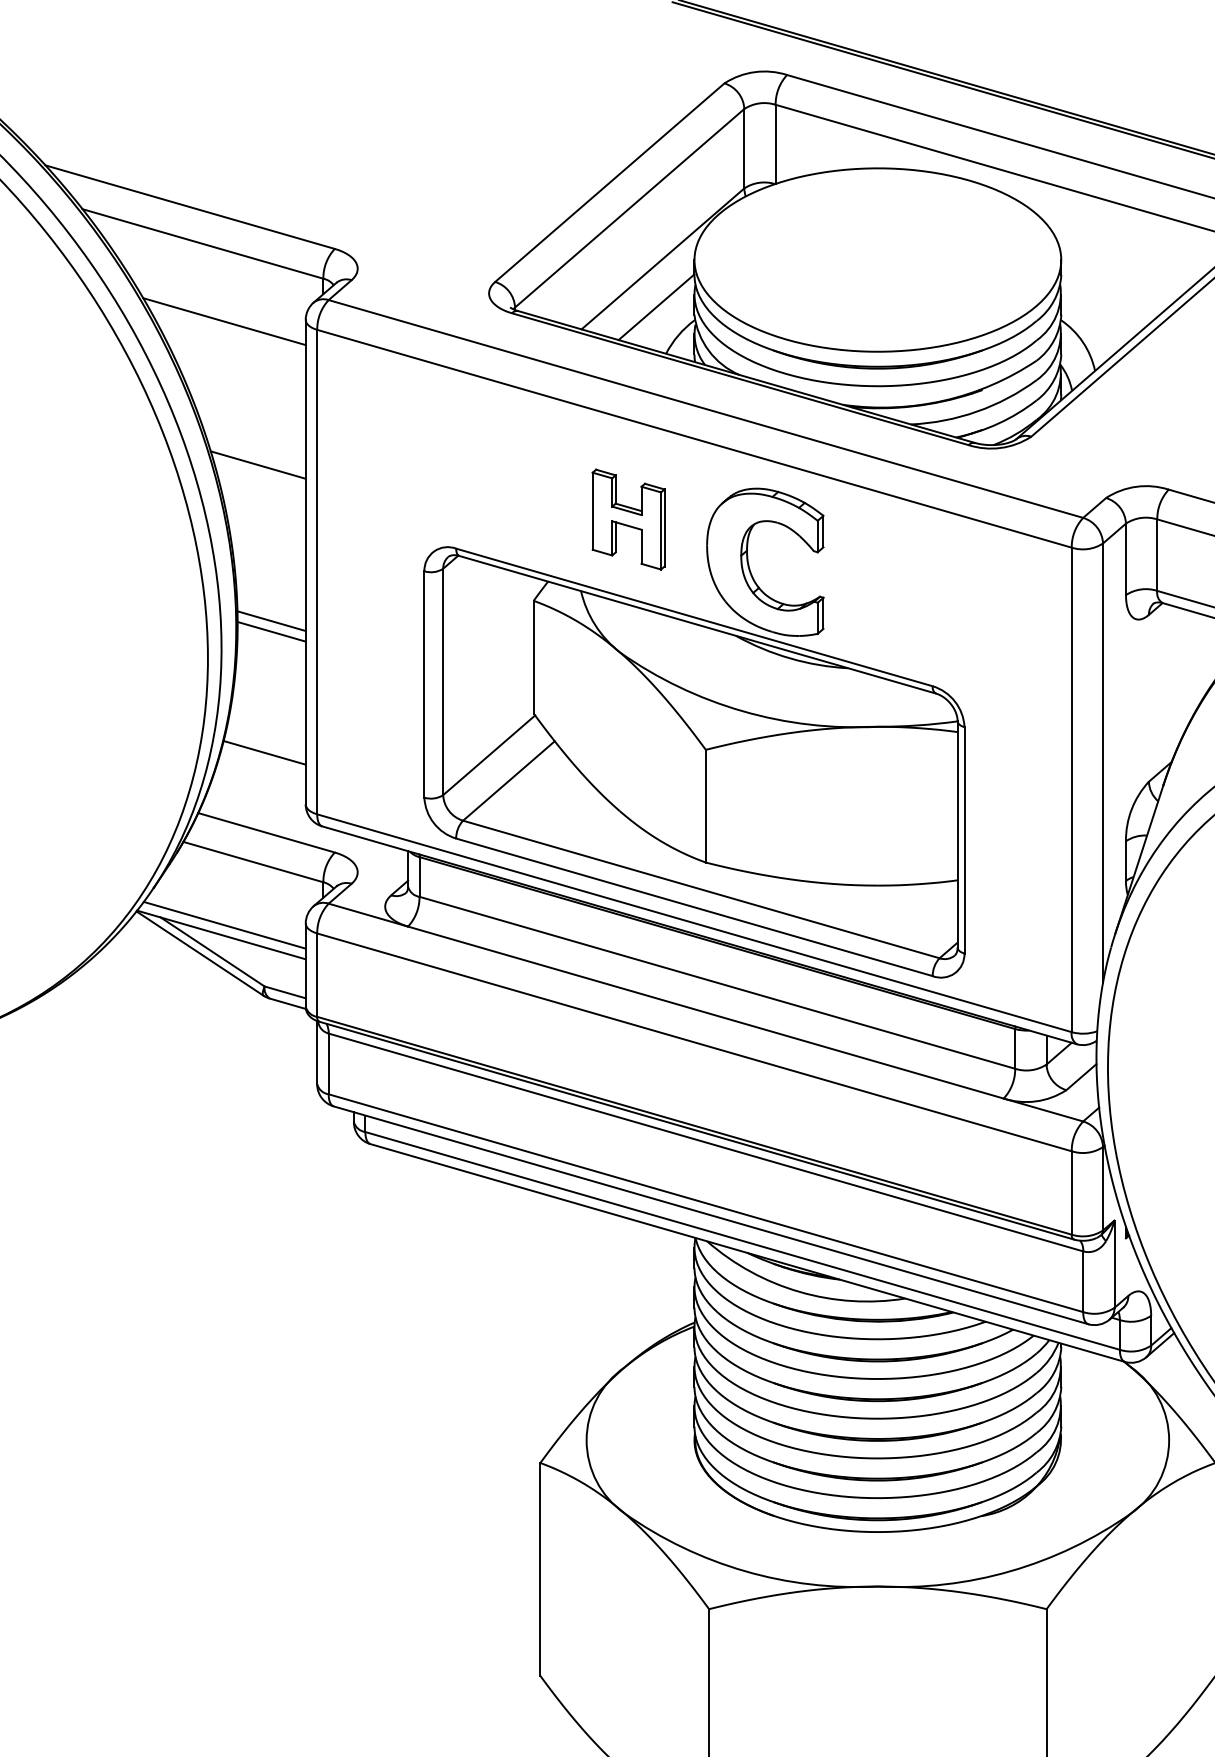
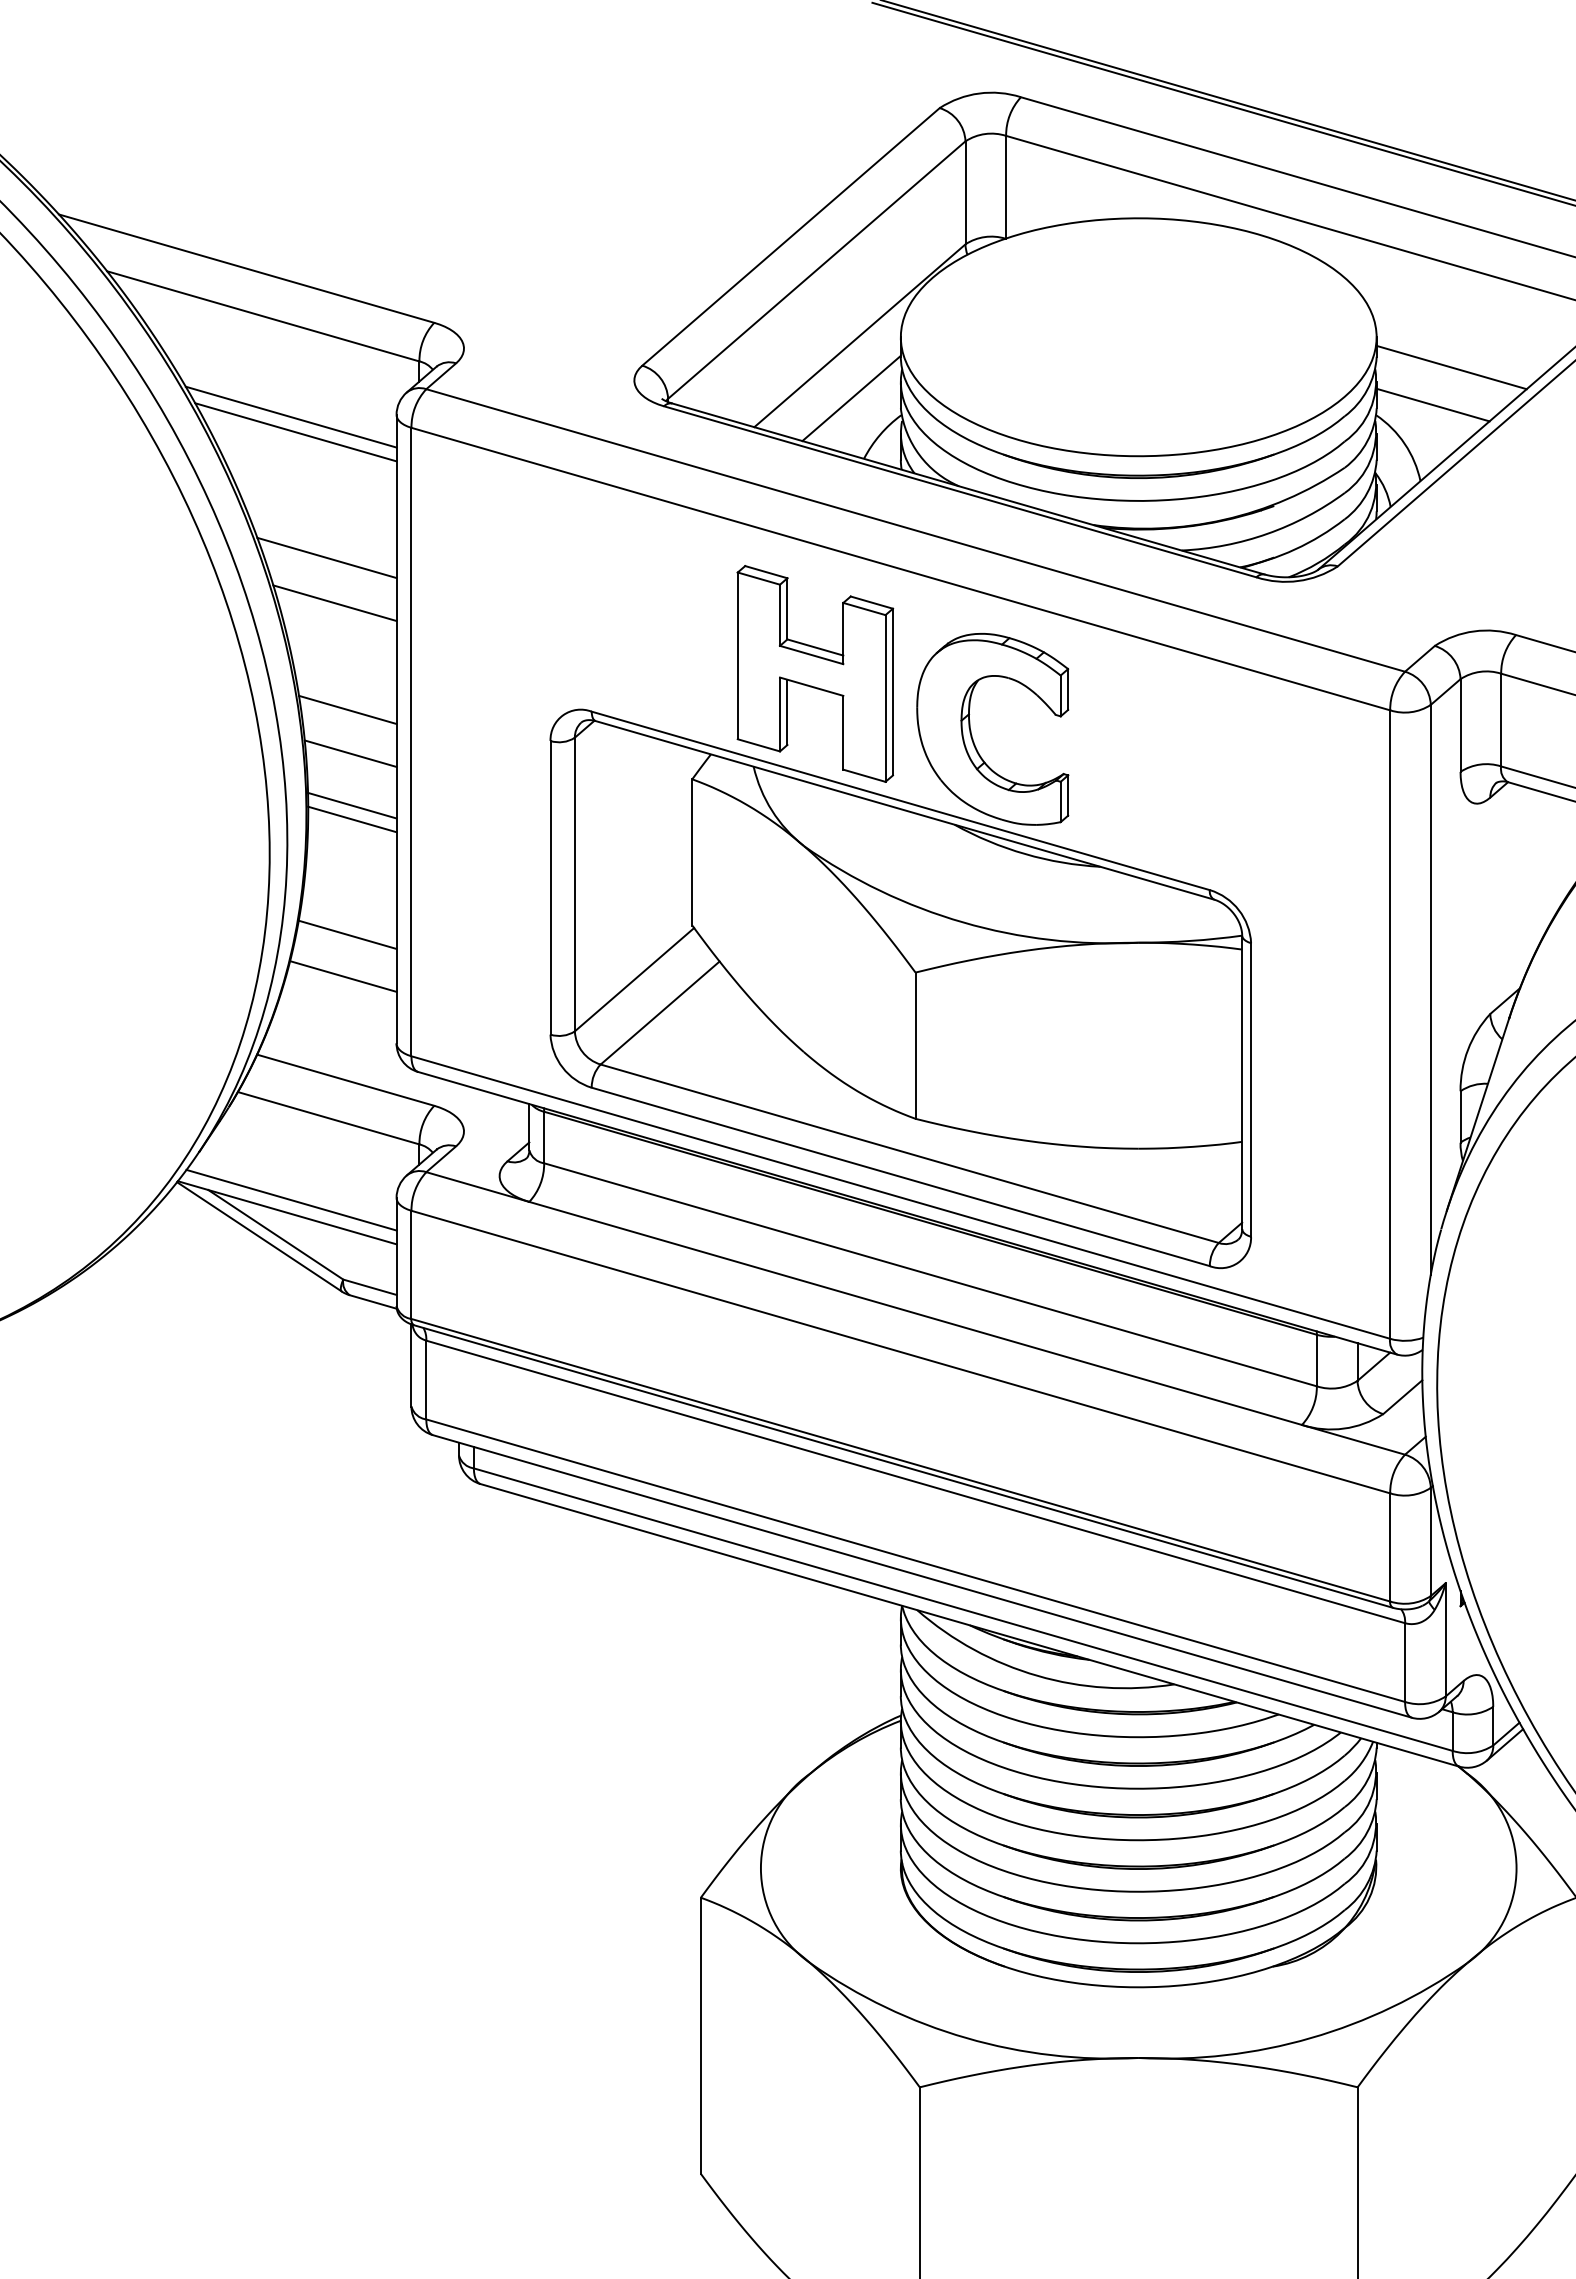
line: (1118, 283) -> (1451, 367), added
line: (1104, 311) -> (1432, 404), added
line: (227, 333) -> (295, 432), added
line: (251, 429) -> (326, 557), added
part: (628, 519) -> (815, 673), size x1.67
line: (267, 547) -> (347, 709), added
line: (270, 580) -> (350, 753), added
line: (267, 720) -> (347, 934), added

